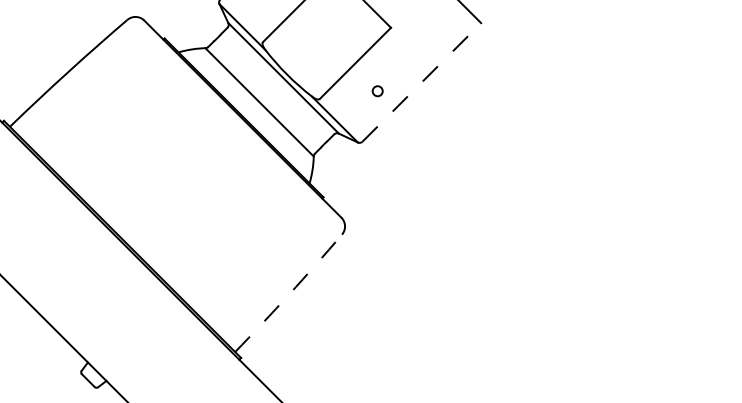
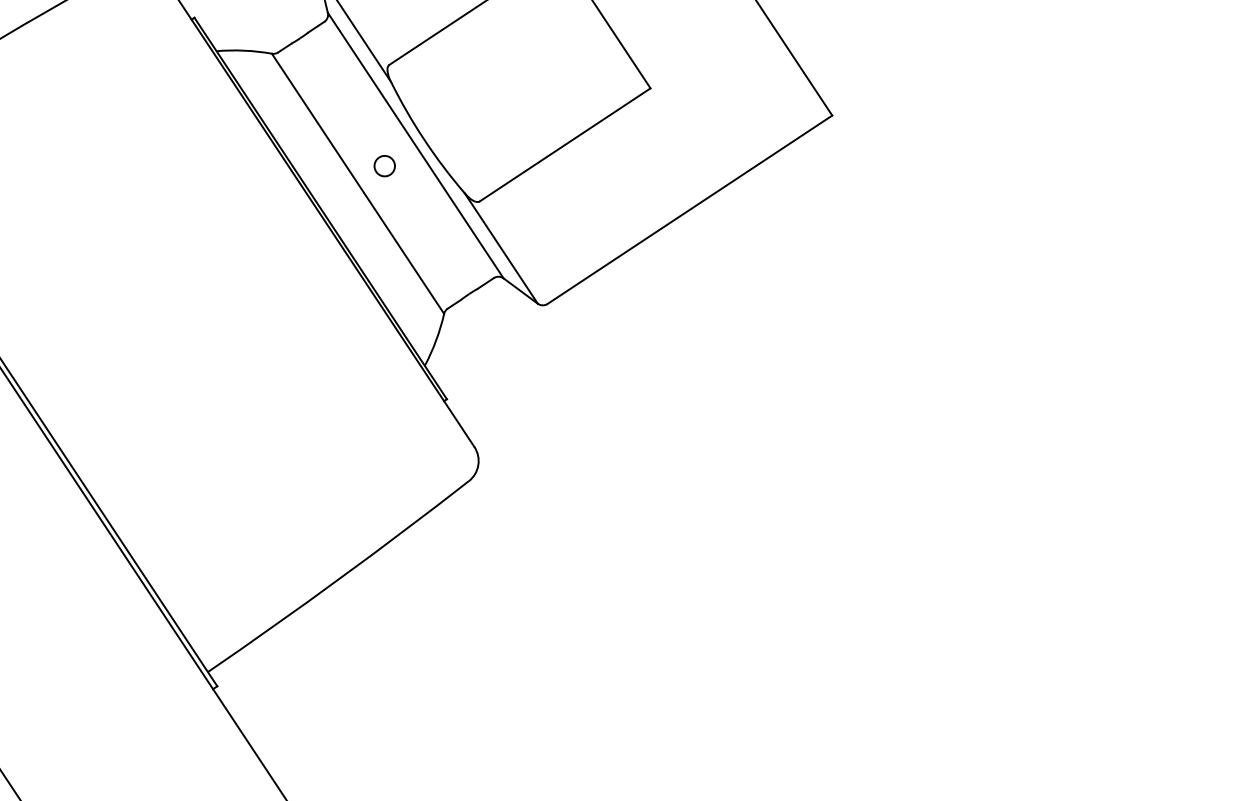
line: (421, 82) -> (689, 209), dashed -> solid
circle: (377, 91) -> (384, 166), moved
arc: (289, 294) -> (339, 579), dashed -> solid

